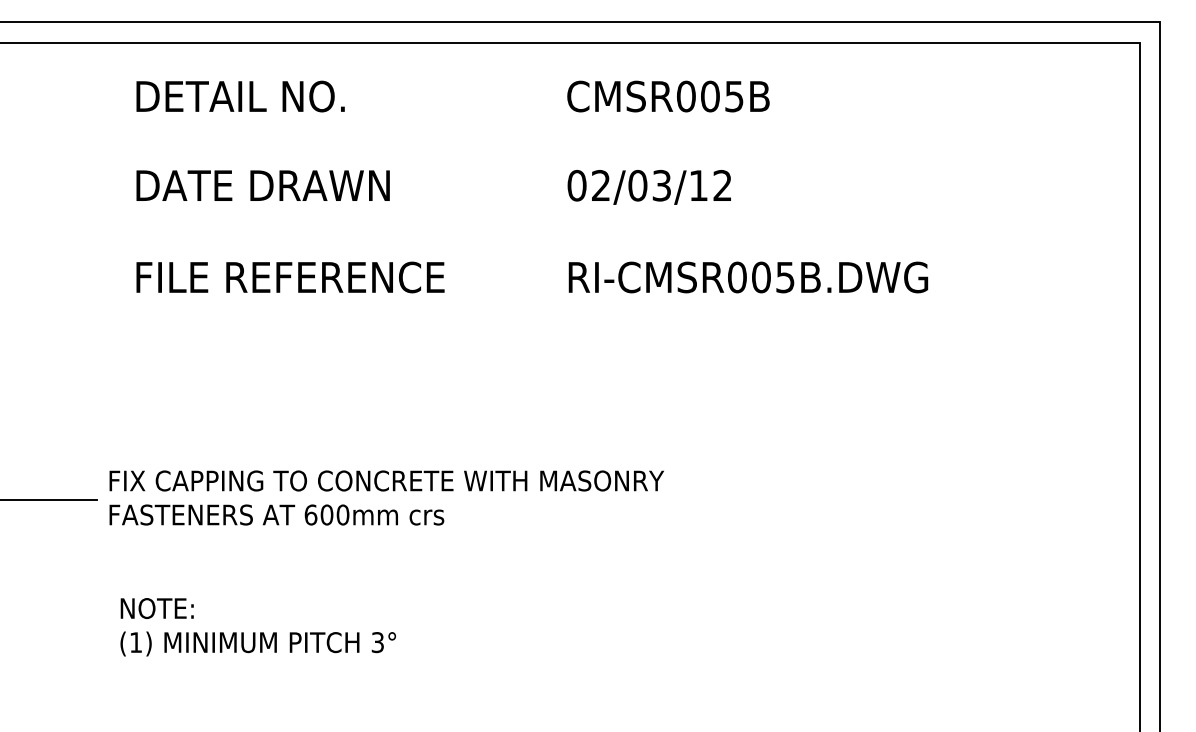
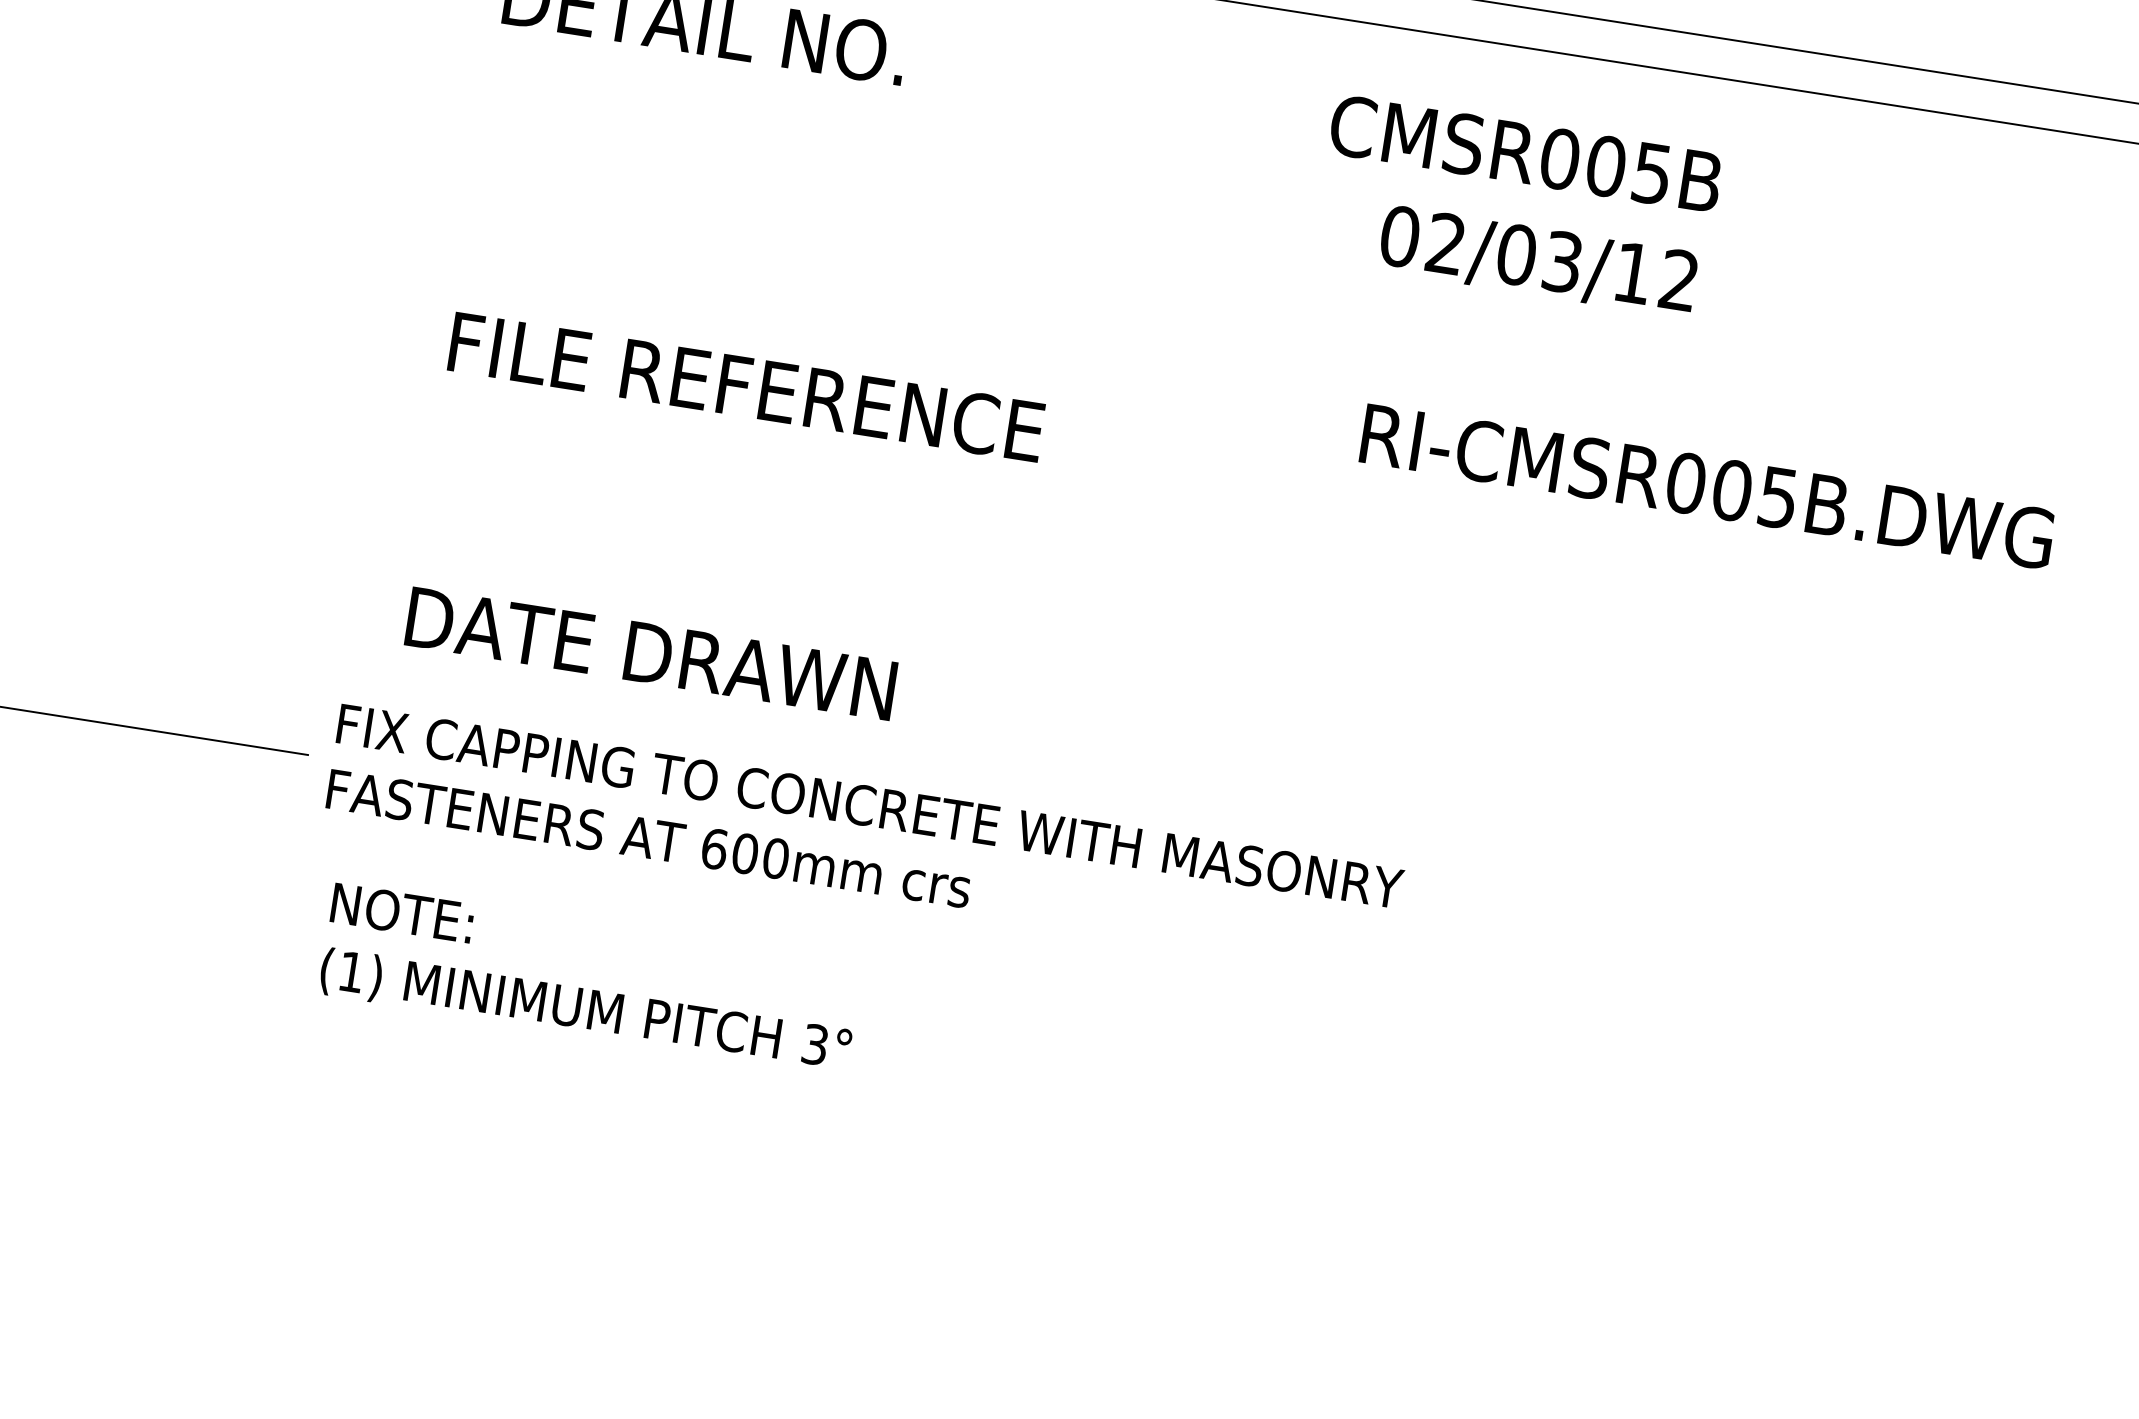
text: (262, 185) -> (649, 653), moved
text: (648, 187) -> (1536, 261), moved
text: (748, 277) -> (1707, 486), moved
text: (257, 627) -> (589, 979), moved

